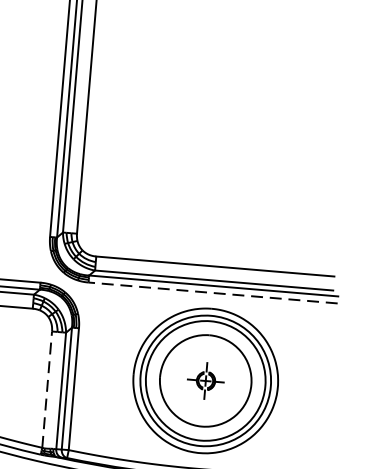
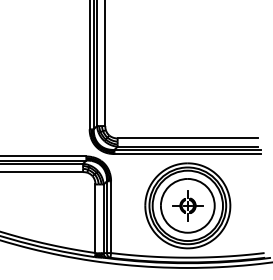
line: (212, 293) -> (187, 154), dashed -> solid
part: (205, 380) -> (187, 205), size x1.43
line: (47, 389) -> (95, 218), dashed -> solid

